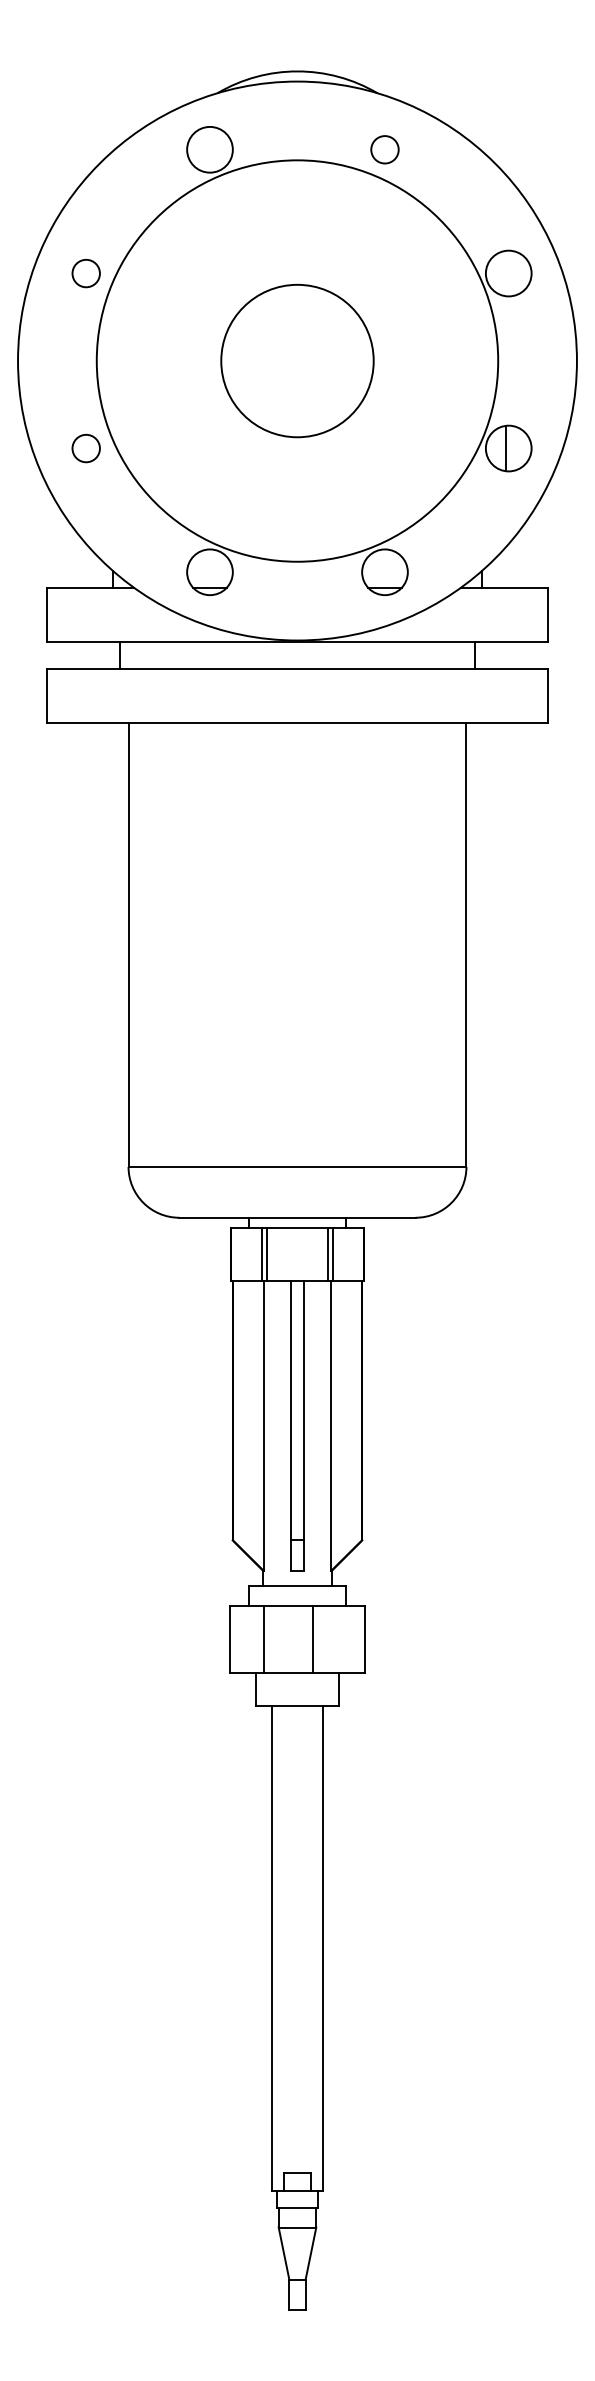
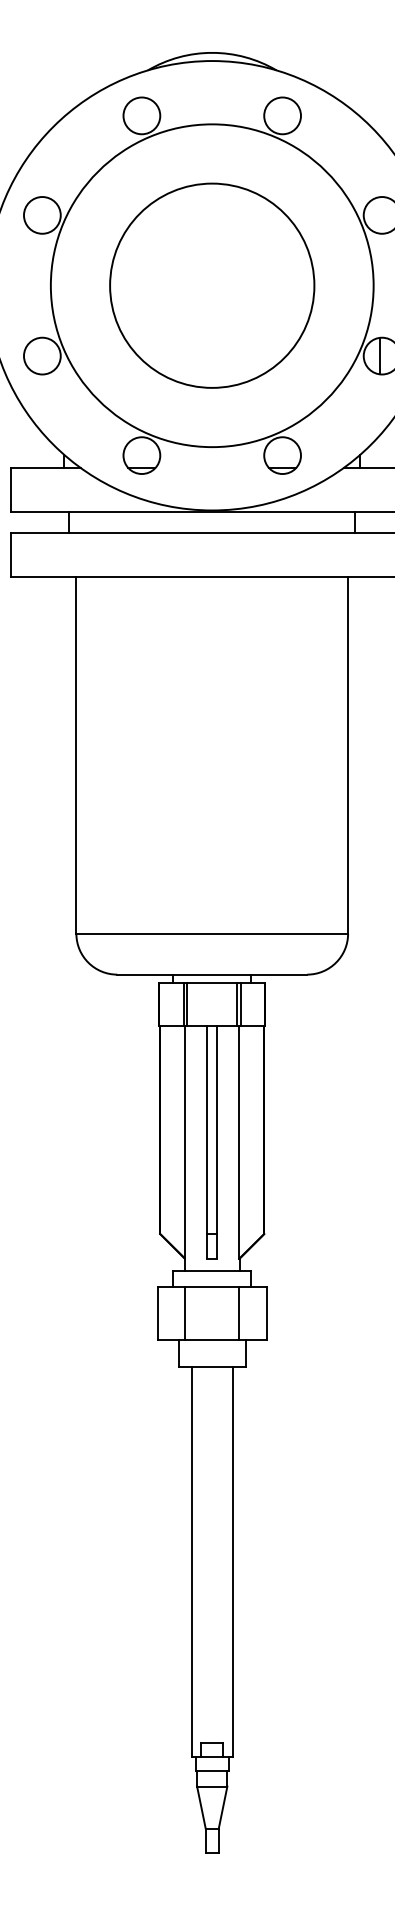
circle: (384, 149) -> (282, 115), size x1.67
circle: (86, 273) -> (42, 215), size x1.67
circle: (297, 361) -> (212, 286), size x1.67
circle: (86, 448) -> (42, 356), size x1.67
line: (313, 1639) -> (239, 1313), moved

